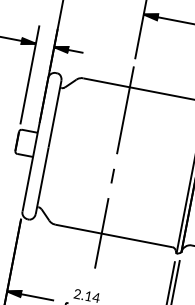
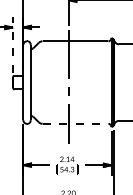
line: (30, 75) -> (13, 45), solid -> dashed
line: (113, 235) -> (75, 123), solid -> dashed

